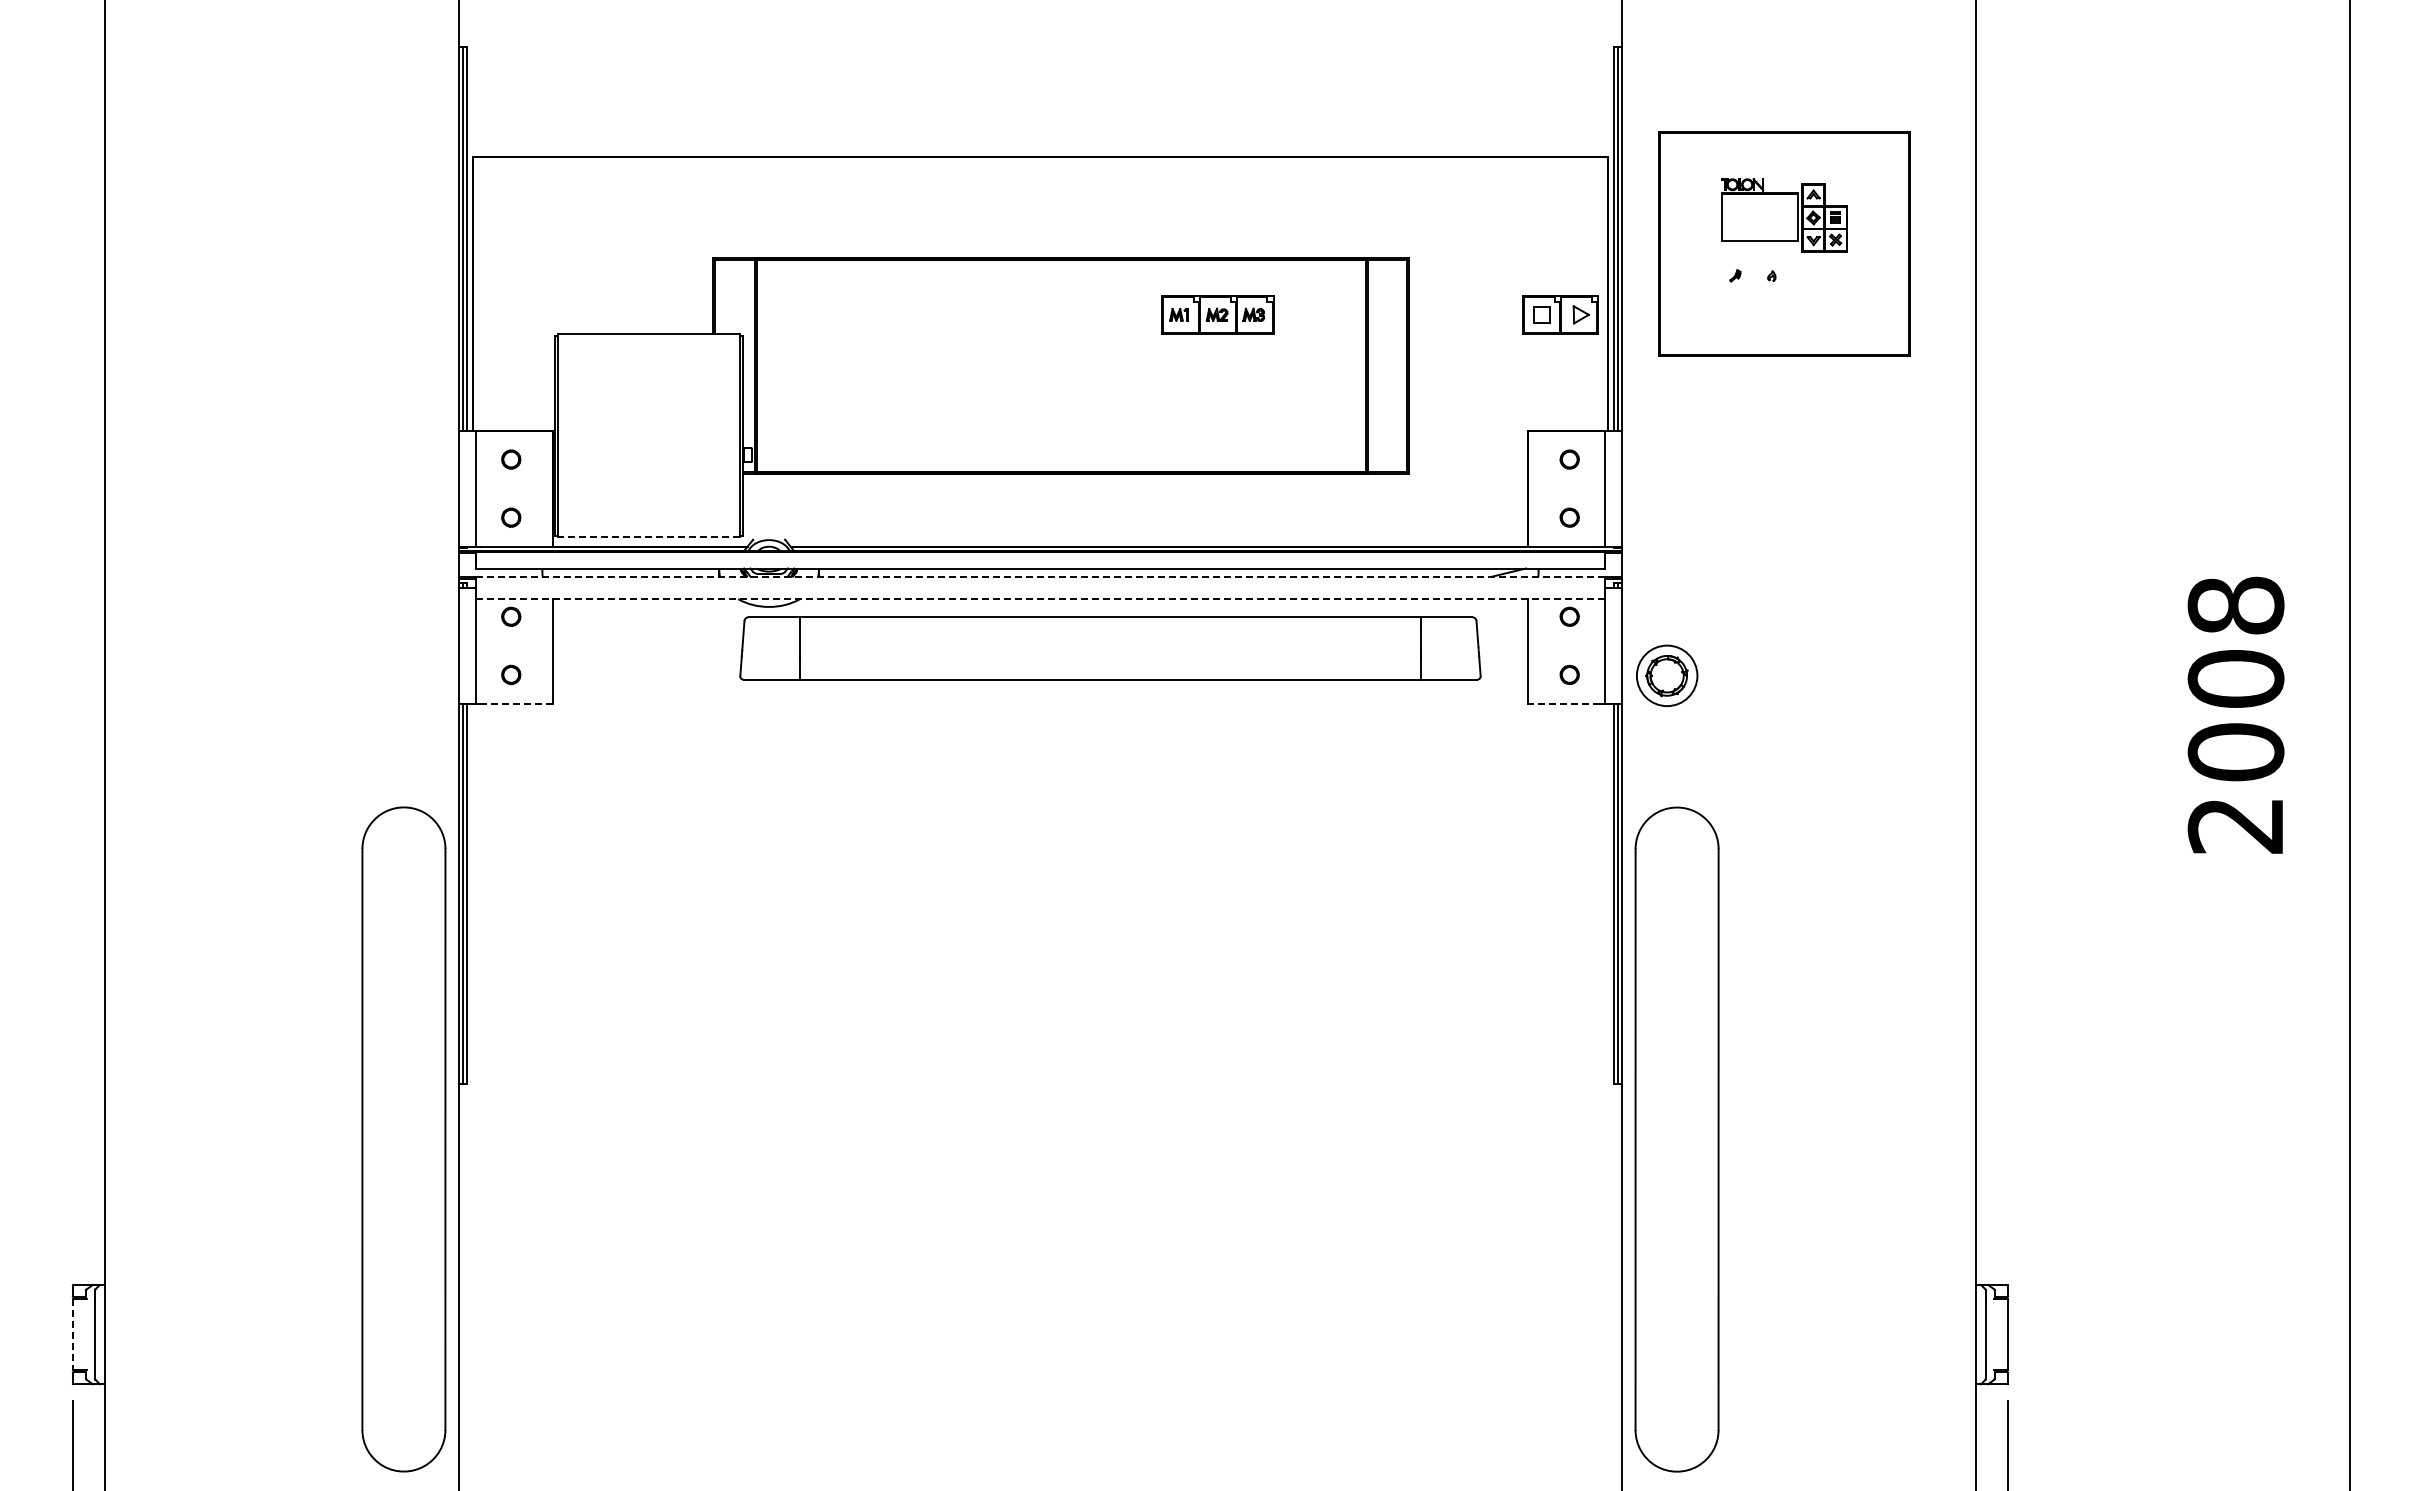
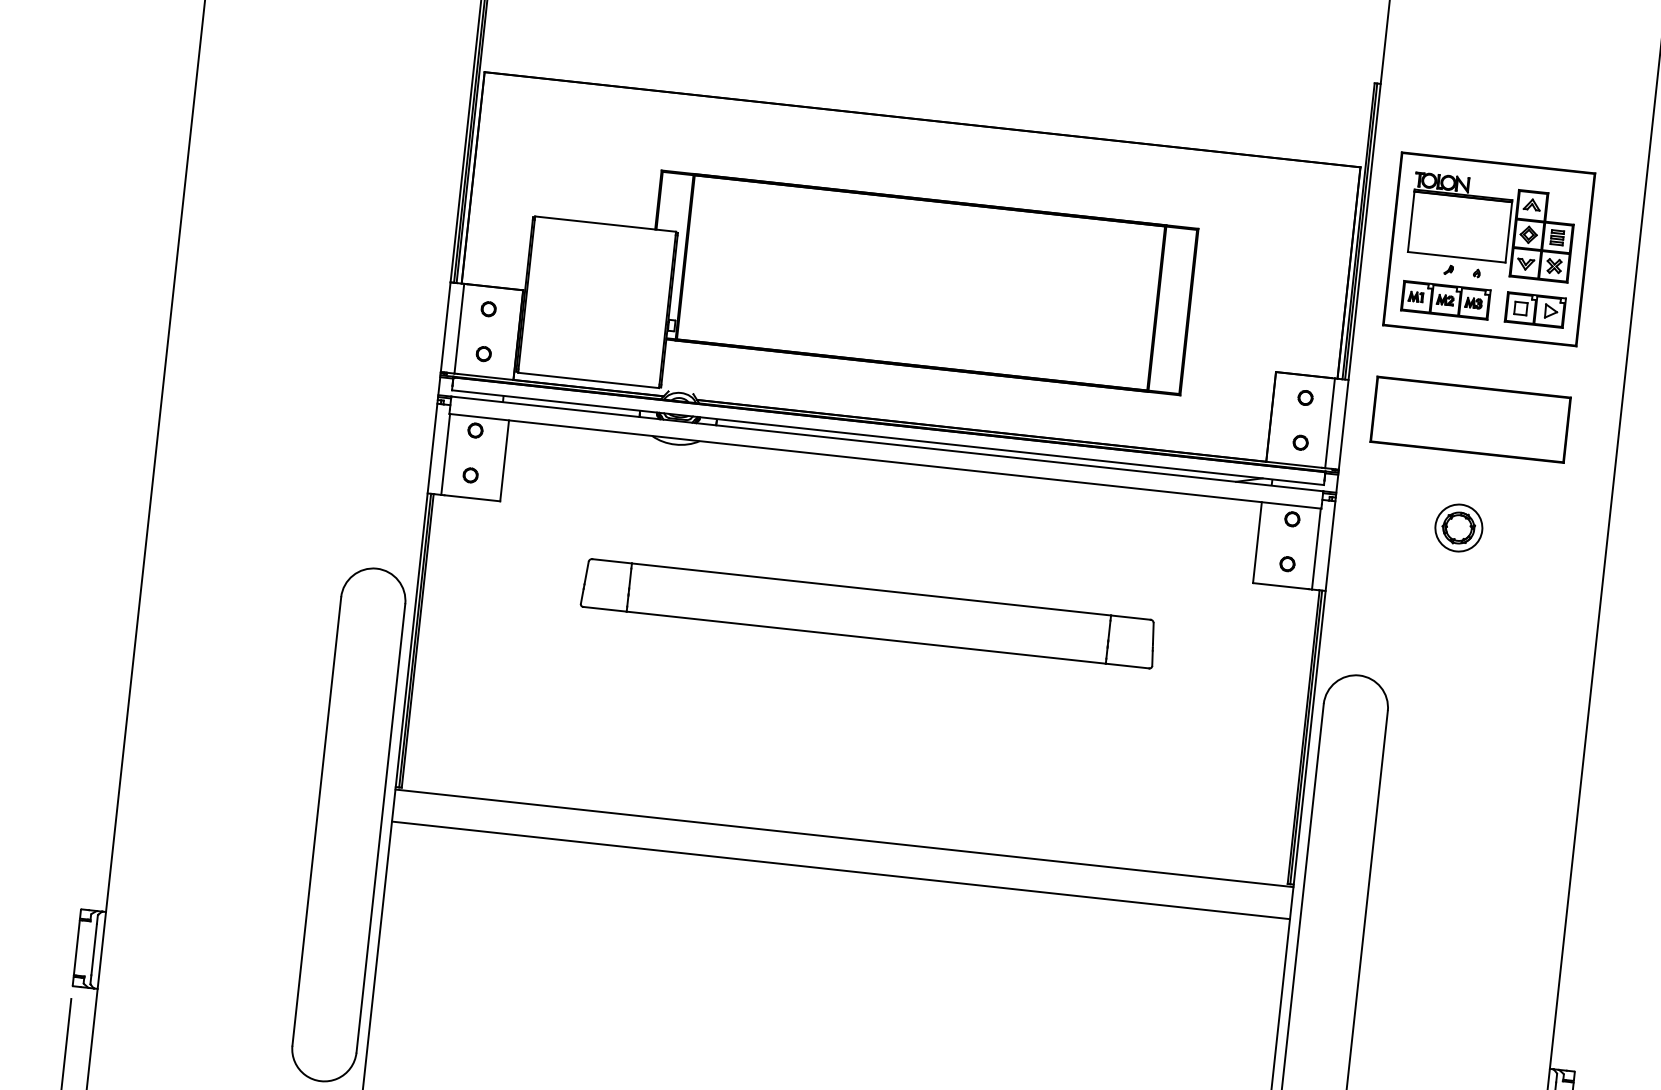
part: (1784, 215) -> (1491, 227), size x1.67
part: (1217, 314) -> (1445, 299), moved
part: (1560, 314) -> (1535, 309), moved
part: (1784, 464) -> (1470, 419), added
line: (648, 536) -> (588, 380), dashed -> solid
line: (1040, 576) -> (887, 443), dashed -> solid
line: (1040, 599) -> (885, 461), dashed -> solid
part: (1110, 648) -> (868, 613), moved
part: (1667, 675) -> (1459, 527), moved
line: (516, 704) -> (472, 498), dashed -> solid
line: (1563, 704) -> (1280, 586), dashed -> solid
line: (1040, 1087) -> (844, 838), added
line: (1040, 1129) -> (840, 870), added
line: (72, 1334) -> (76, 947), dashed -> solid

